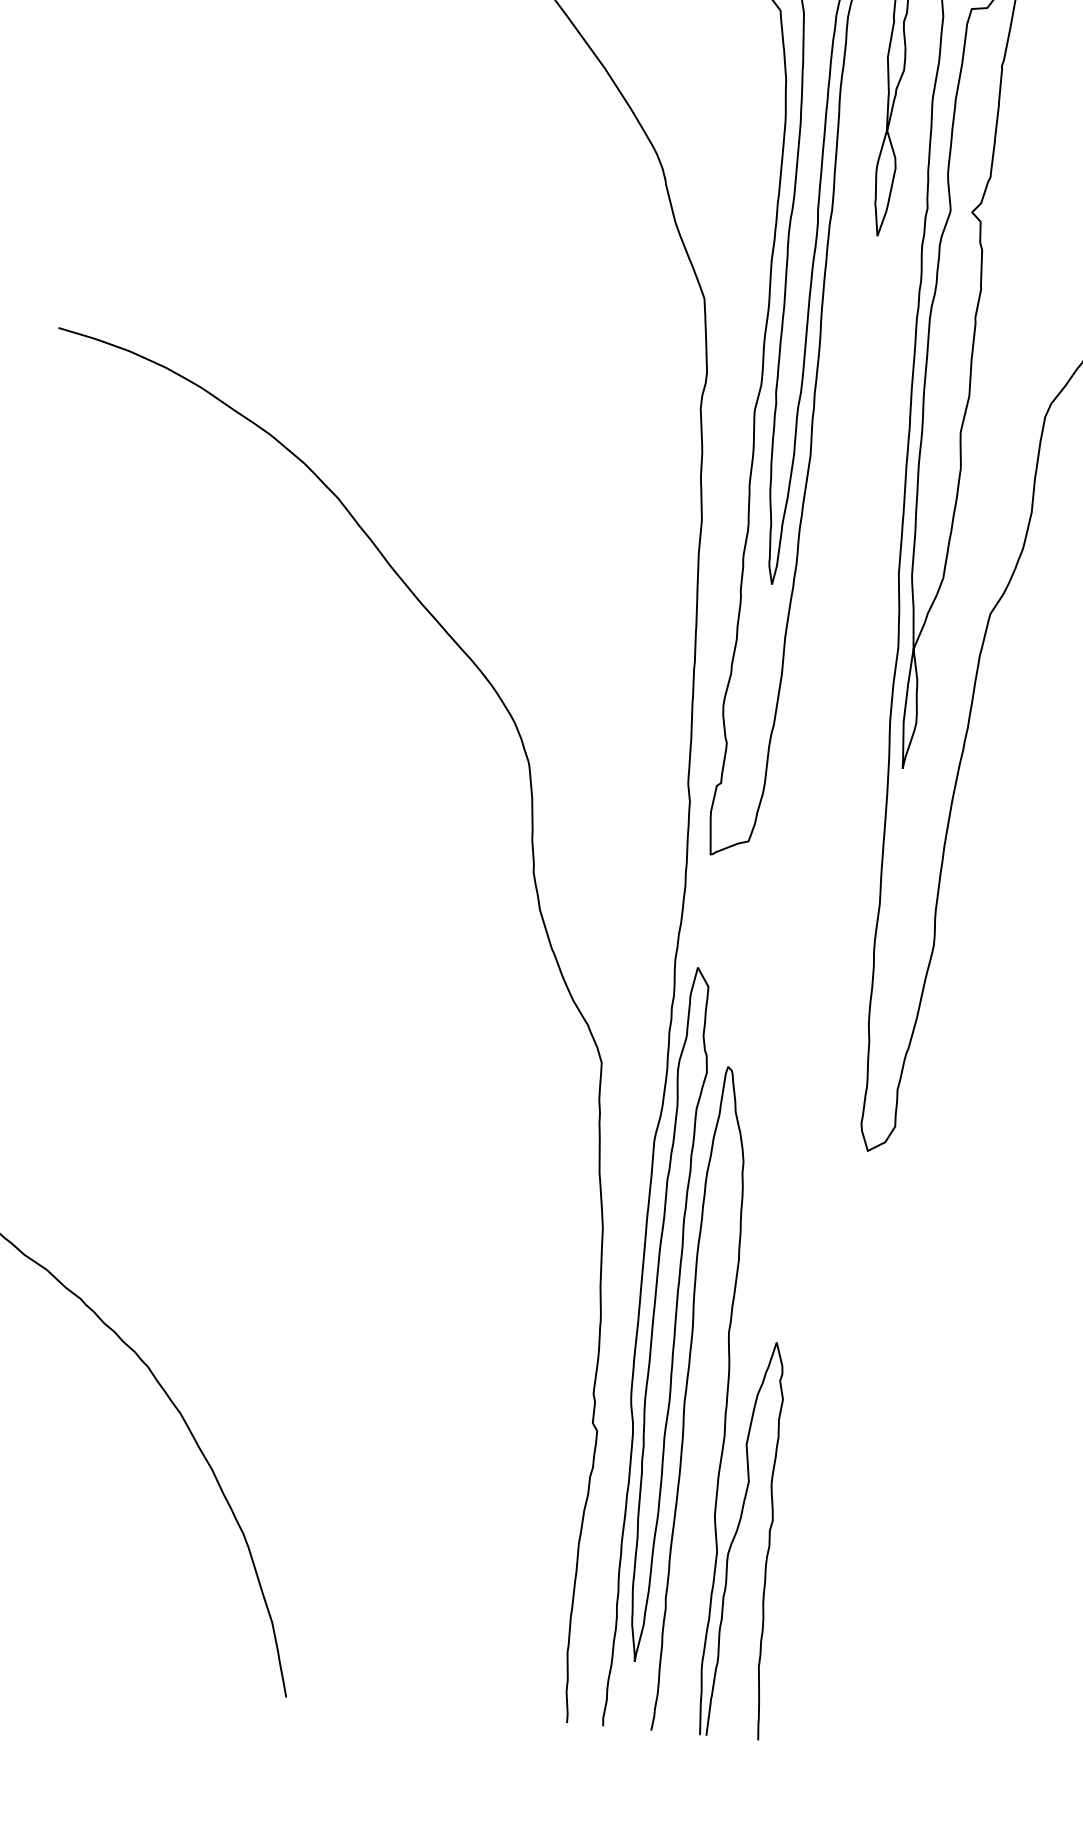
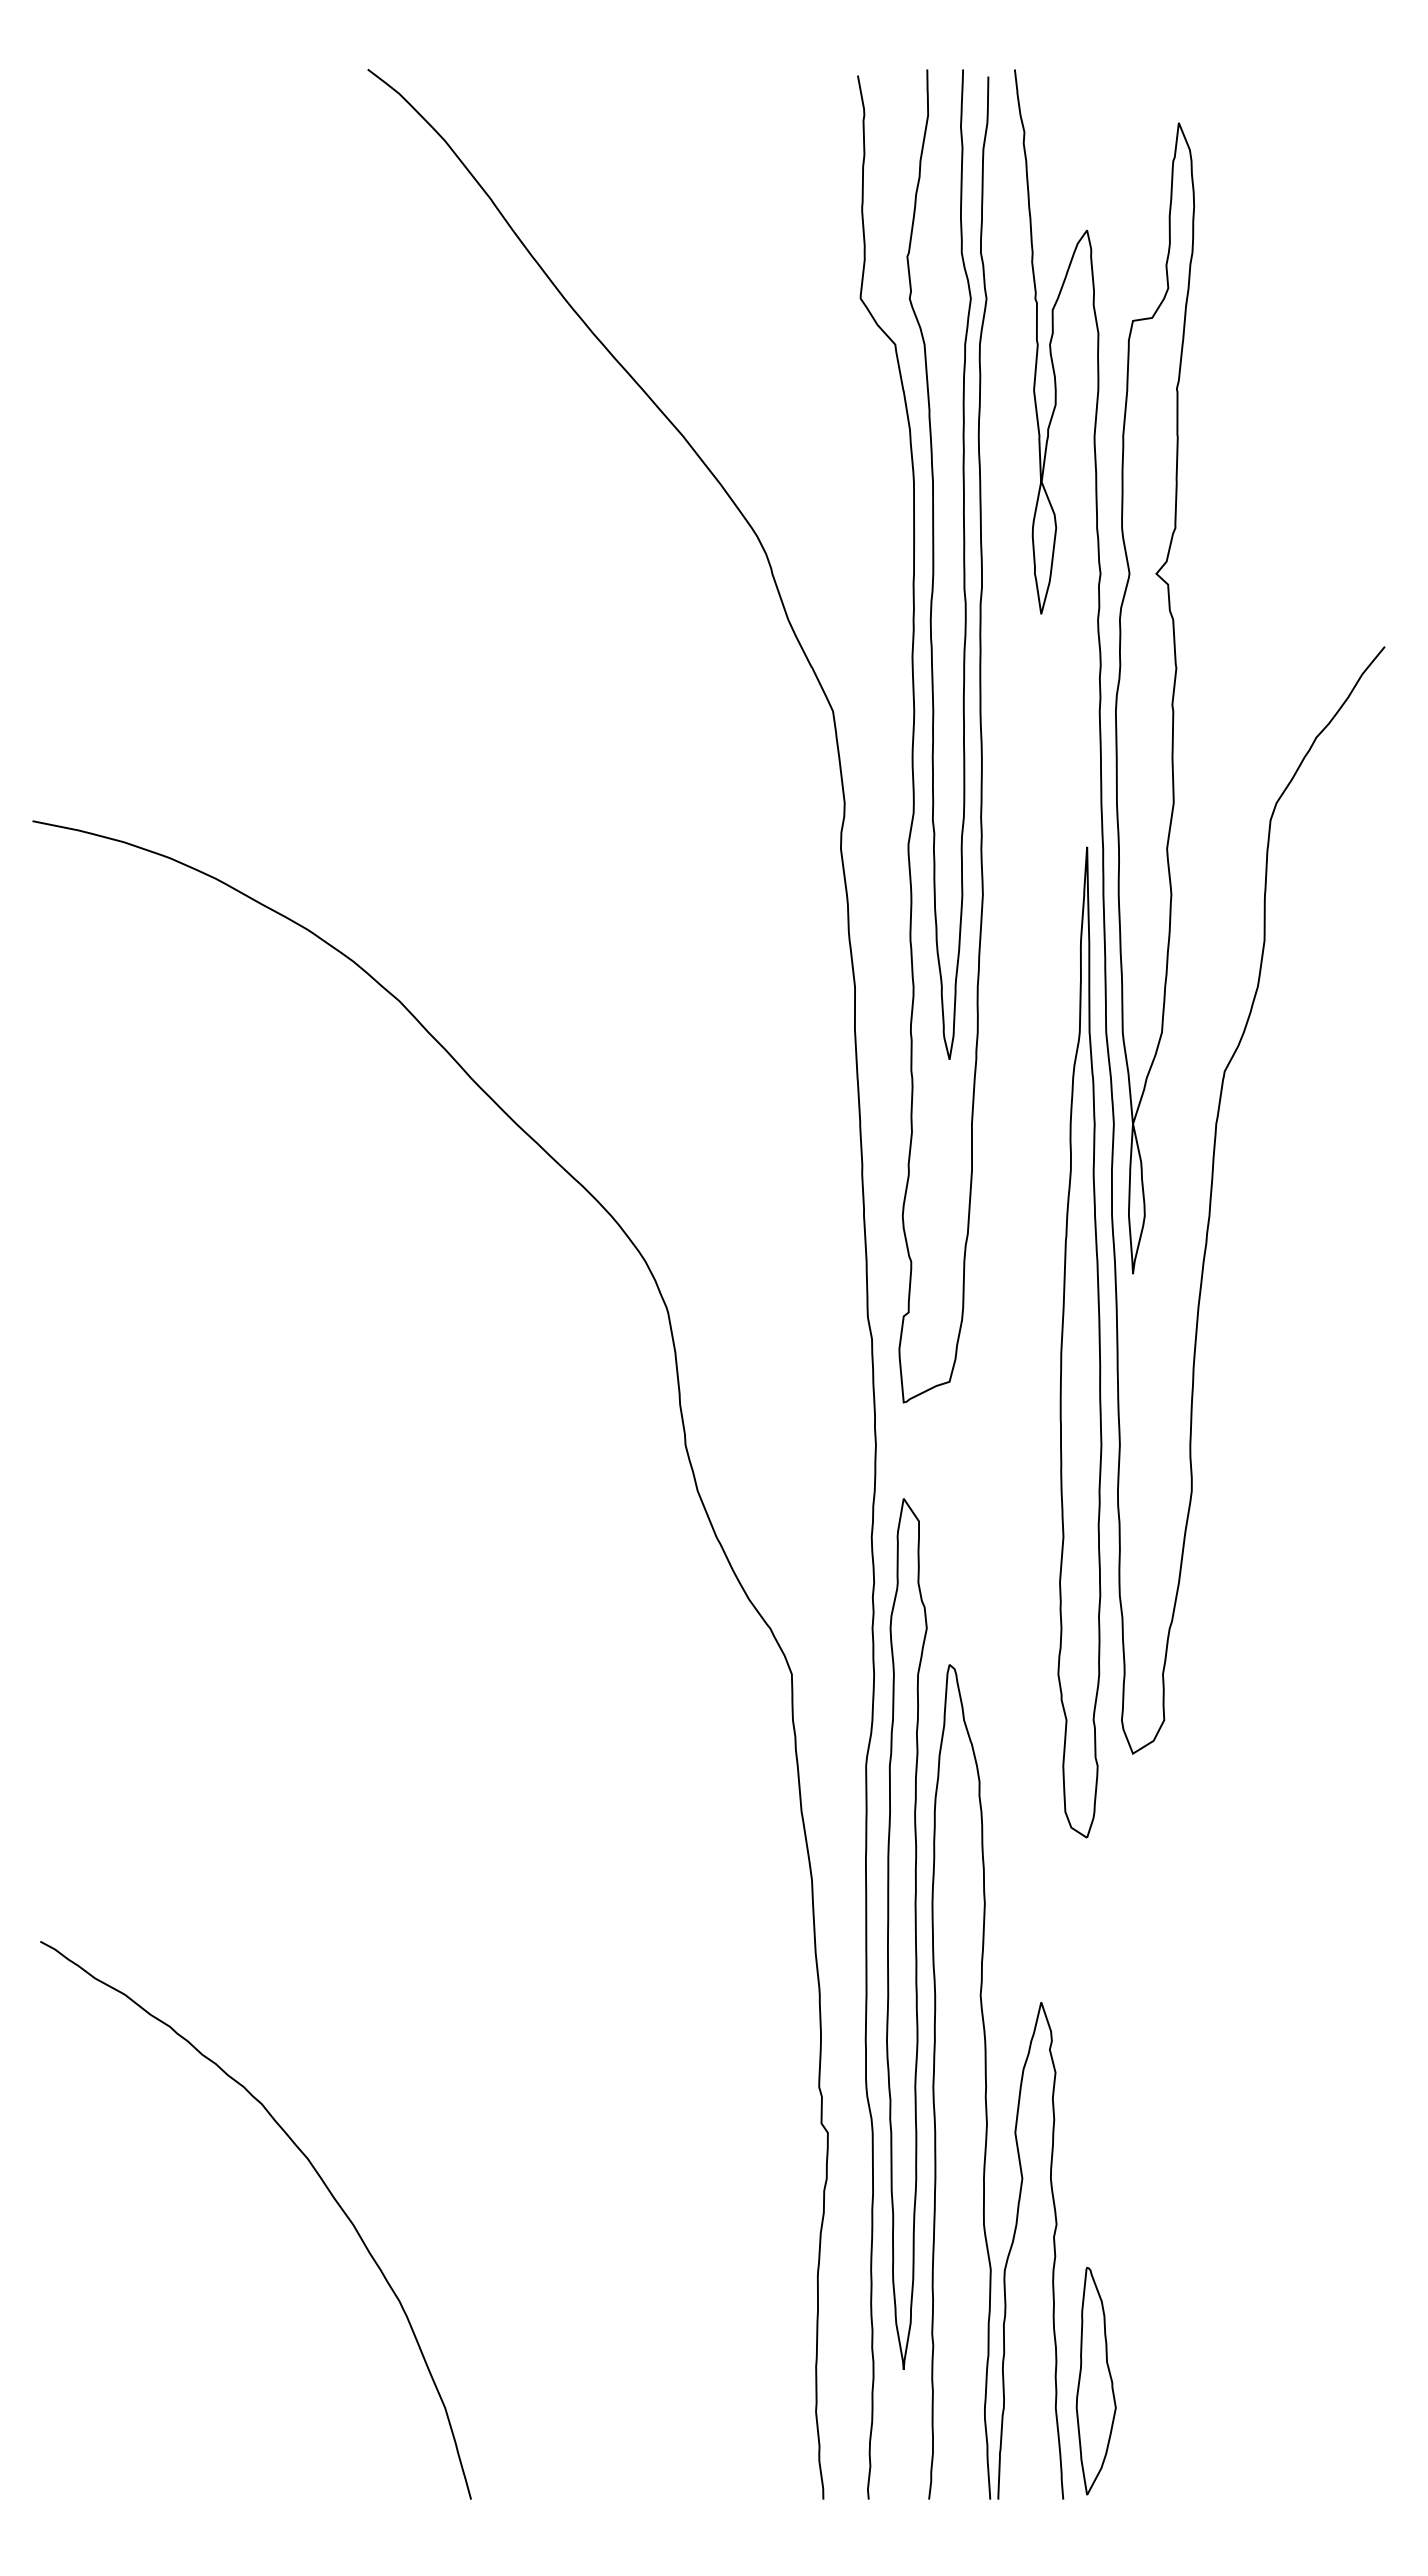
part: (855, 819) -> (1079, 1342), added
part: (668, 1314) -> (906, 1933), moved
part: (792, 1647) -> (1095, 2380), added

